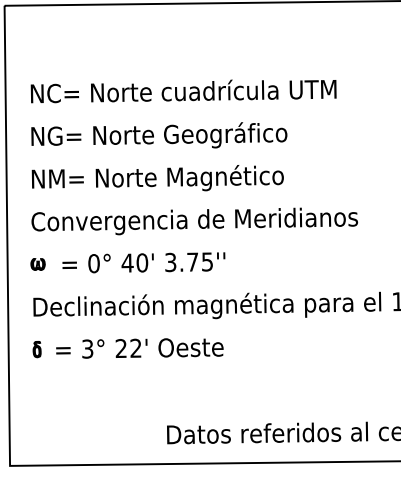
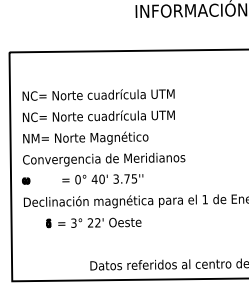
text: (195, 134) -> (104, 116), NG= Norte Geográfico -> NC= Norte cuadrícula UTM
text: (143, 263) -> (102, 179), moved
part: (127, 347) -> (93, 222), moved

